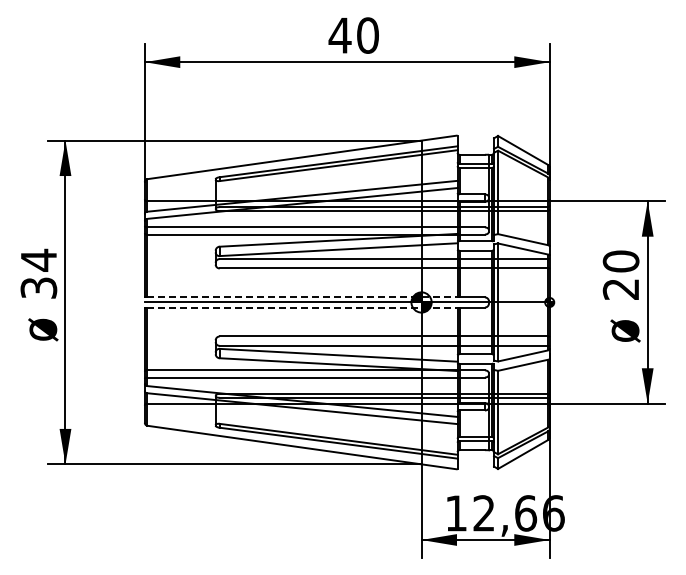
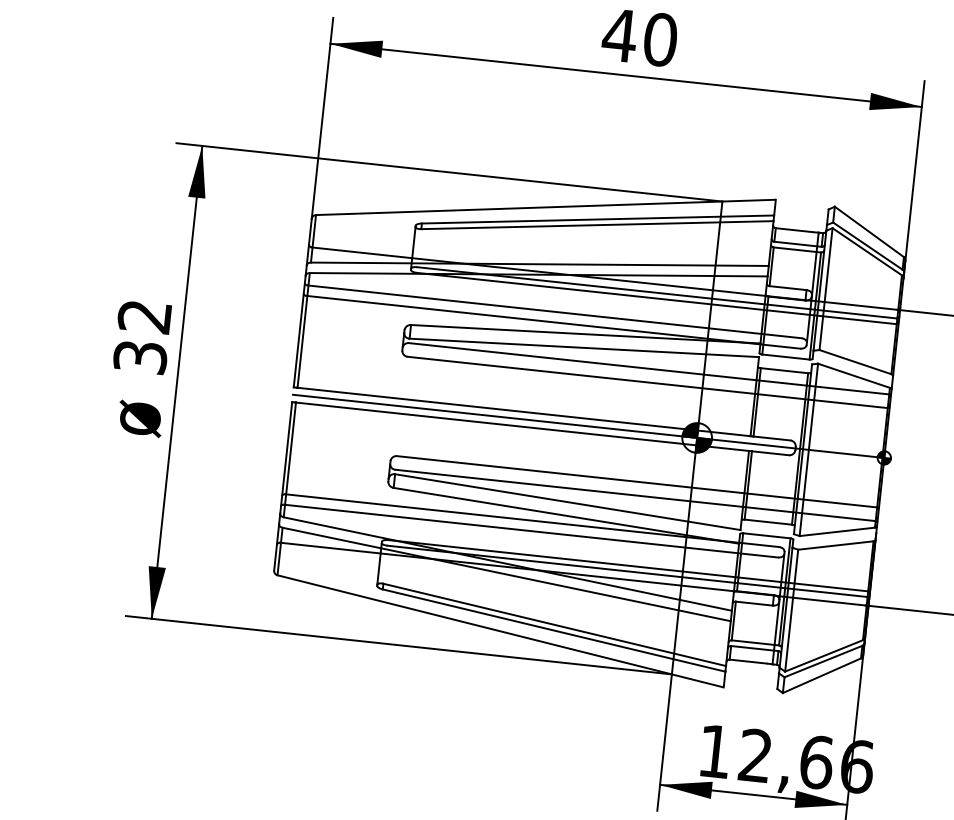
text: (38, 259) -> (144, 315), 34 -> 32
line: (303, 297) -> (525, 412), dashed -> solid
line: (303, 307) -> (523, 426), dashed -> solid

